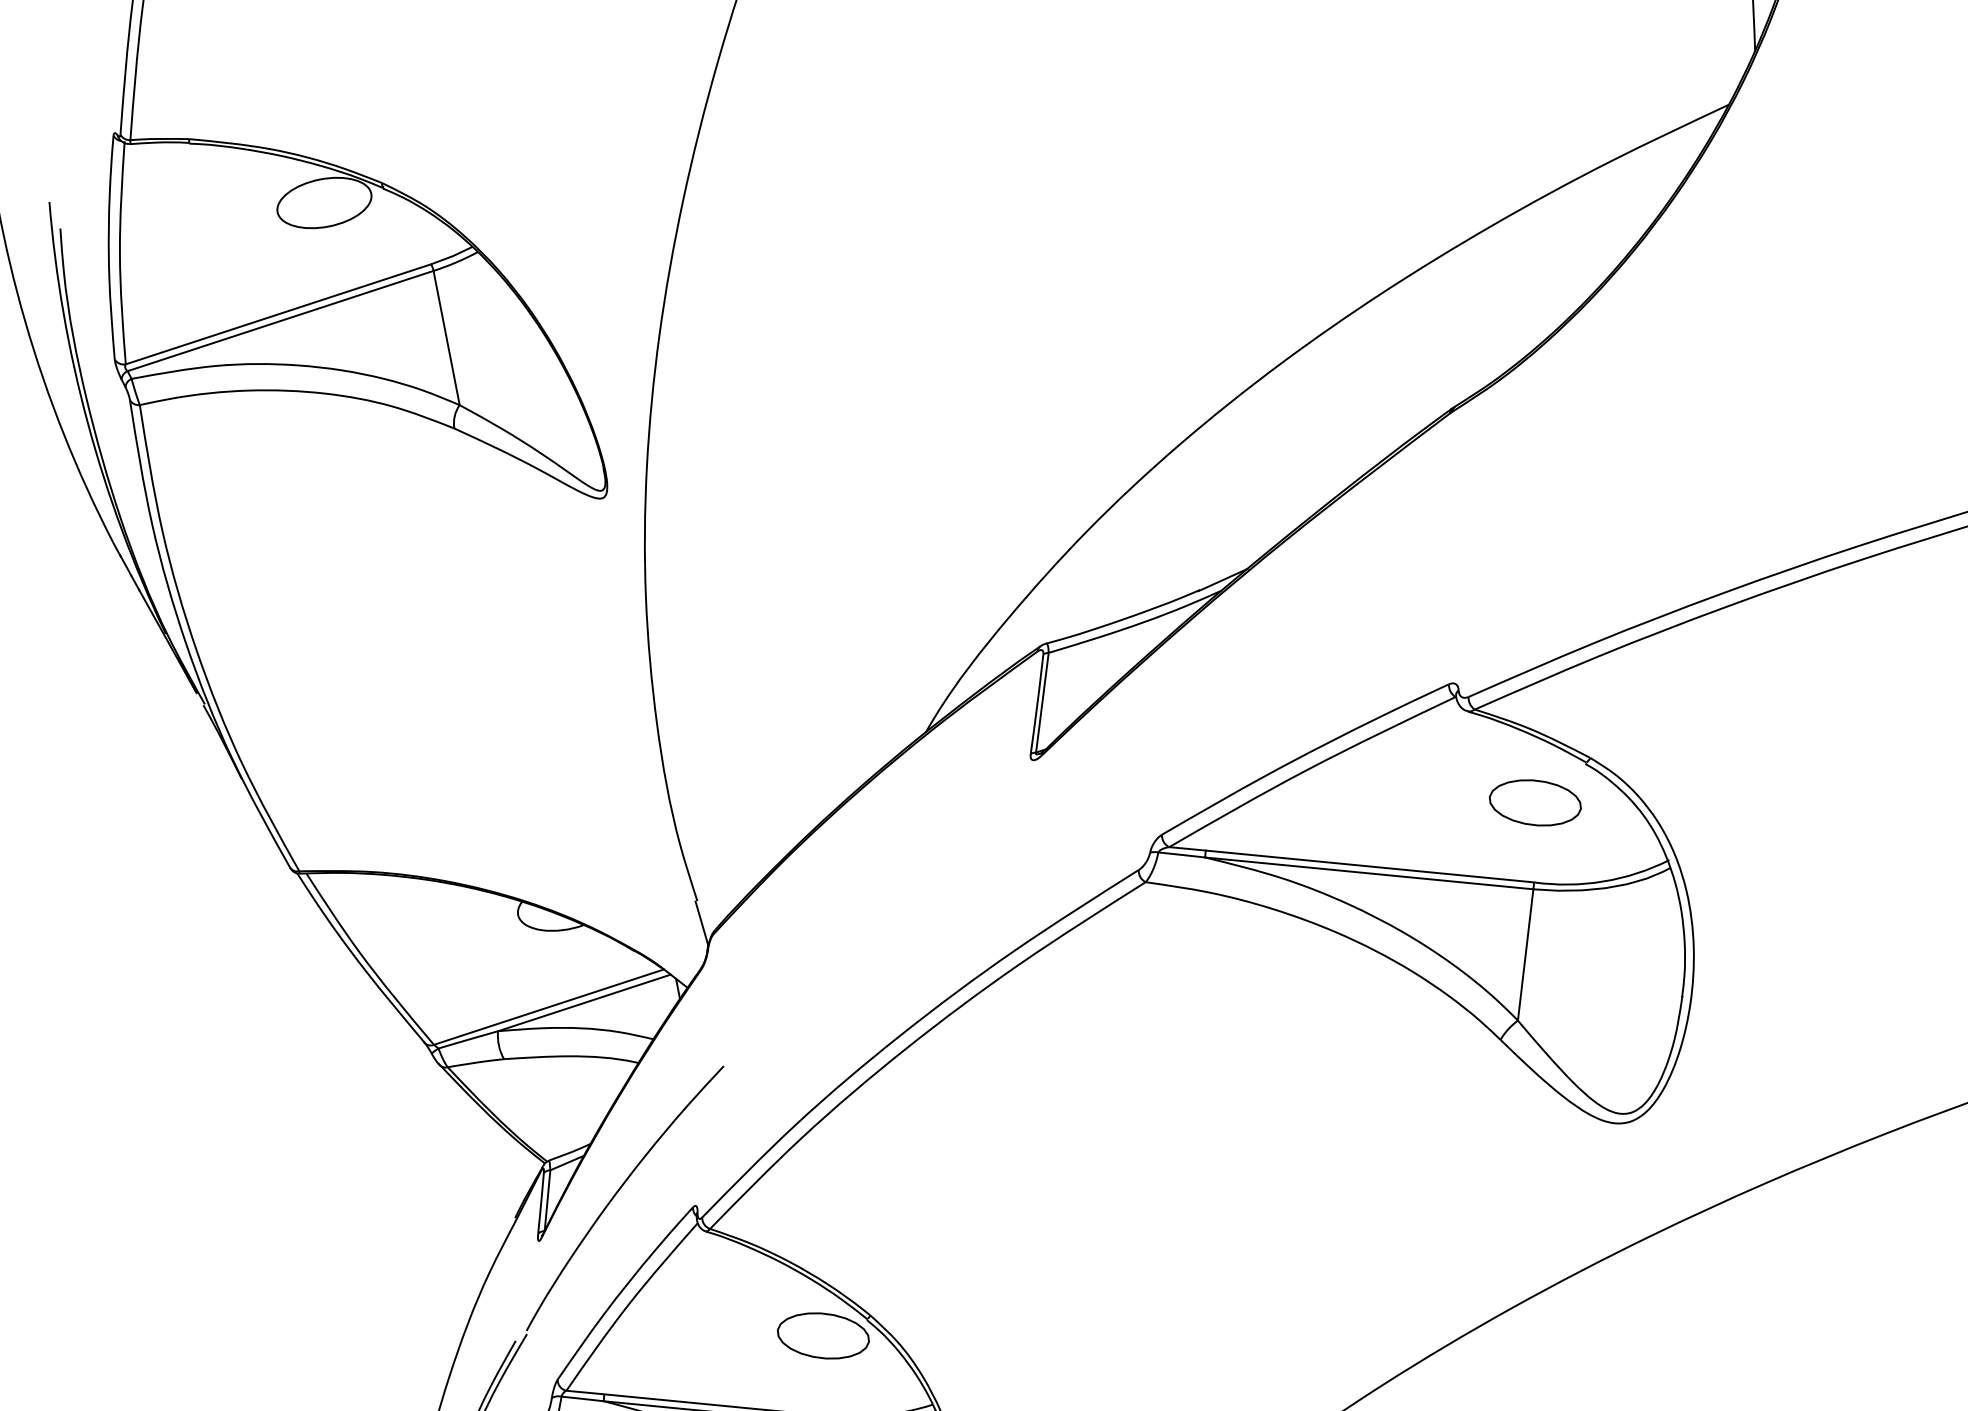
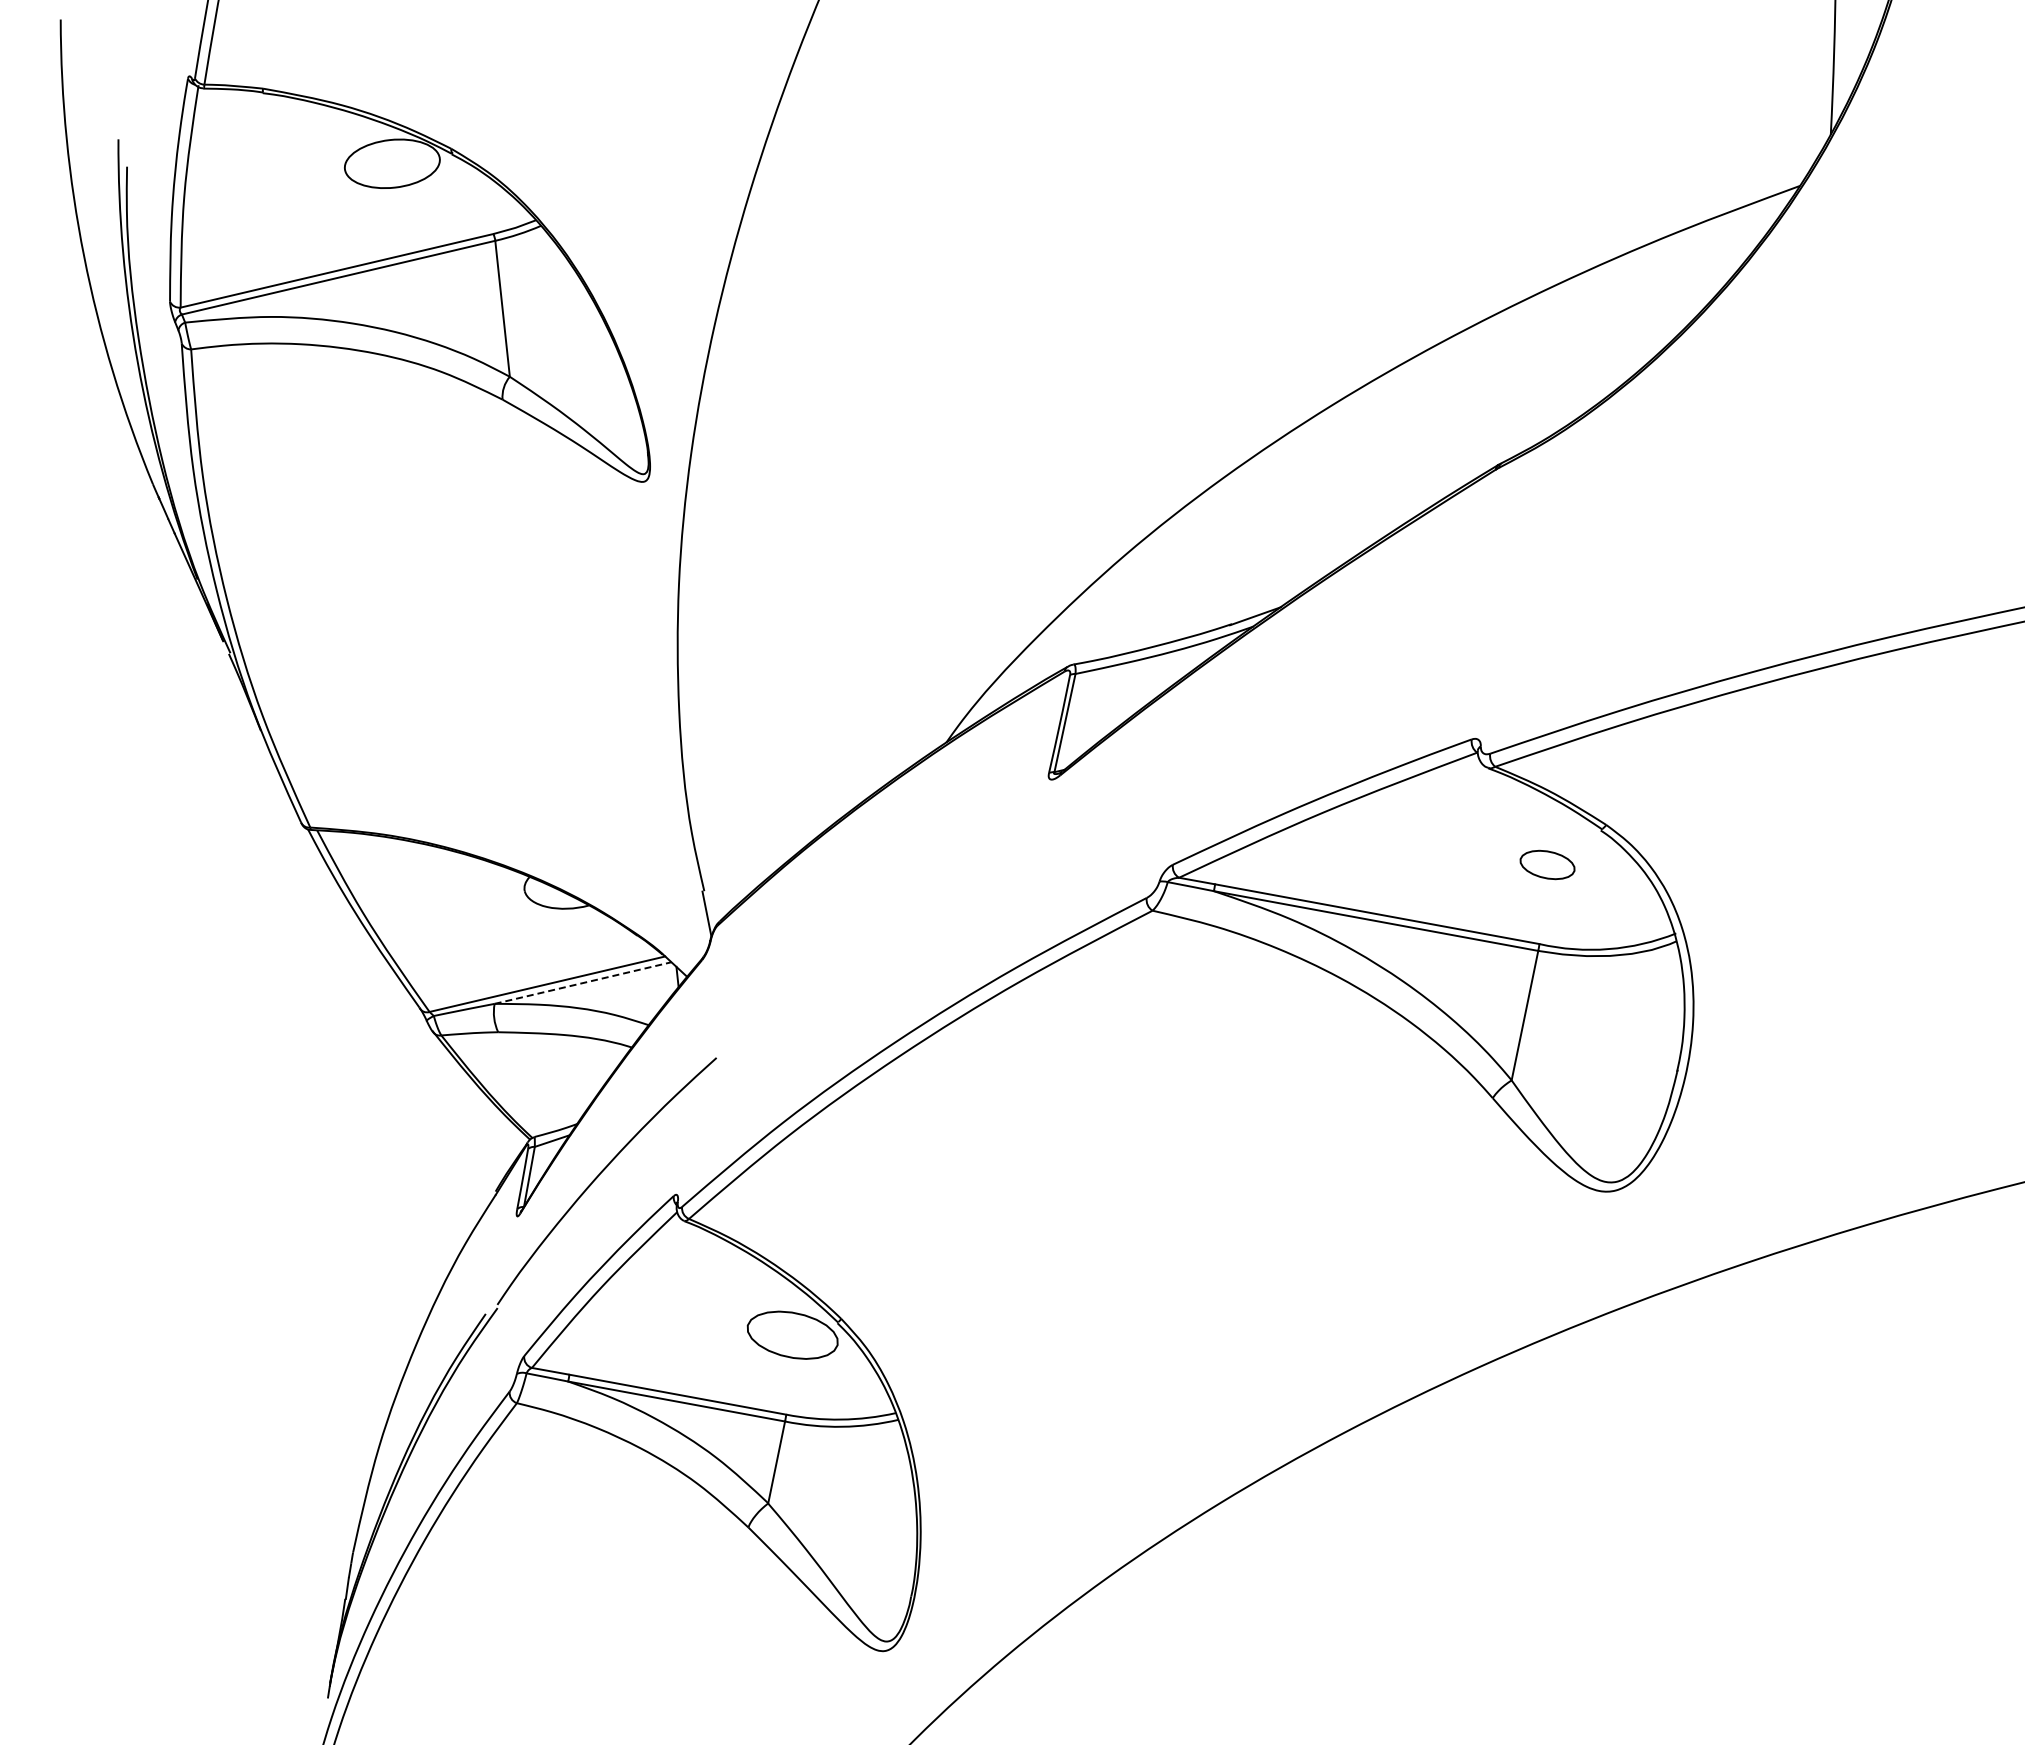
part: (1535, 802) -> (1547, 864), size x0.6
line: (584, 1003) -> (583, 983), solid -> dashed

